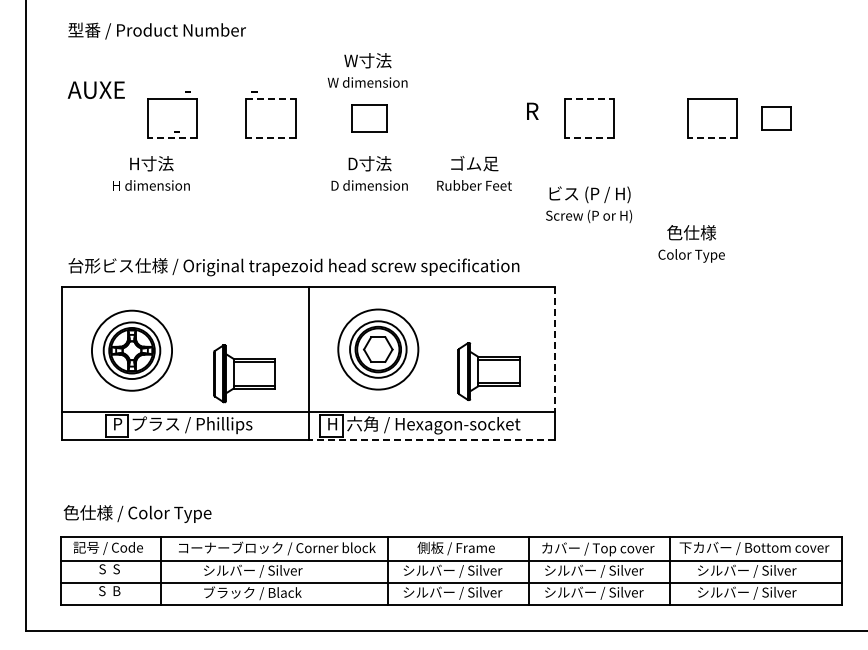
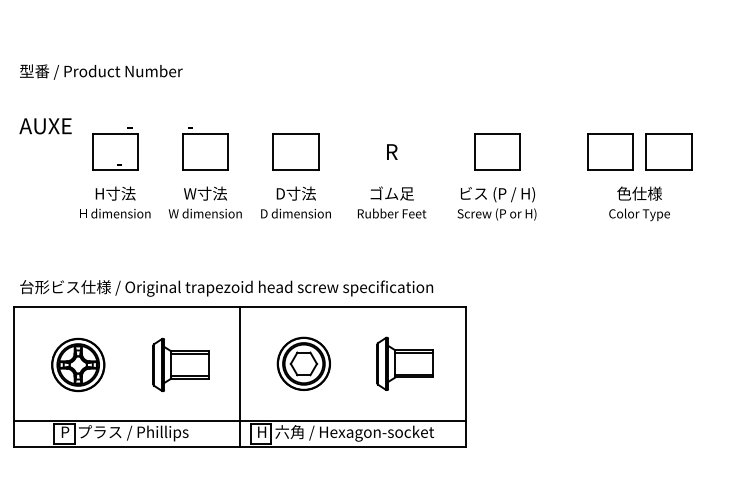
text: (367, 70) -> (205, 202), moved
line: (271, 98) -> (206, 133), dashed -> solid
line: (589, 98) -> (497, 133), dashed -> solid
text: (532, 110) -> (392, 151), moved
part: (369, 118) -> (295, 152), size x1.43
part: (776, 118) -> (668, 152), size x1.67
line: (172, 138) -> (115, 170), dashed -> solid
line: (271, 138) -> (206, 170), dashed -> solid
line: (589, 138) -> (497, 170), dashed -> solid
line: (712, 138) -> (610, 170), dashed -> solid
text: (151, 173) -> (115, 202), moved
text: (589, 204) -> (497, 203), moved
text: (691, 243) -> (639, 203), moved
circle: (377, 349) -> (303, 363), size x0.71
line: (555, 349) -> (466, 363), dashed -> solid
circle: (131, 350) -> (77, 364), size x0.71
part: (488, 371) -> (404, 363), moved
part: (244, 373) -> (181, 364), moved
line: (431, 439) -> (352, 446), dashed -> solid

